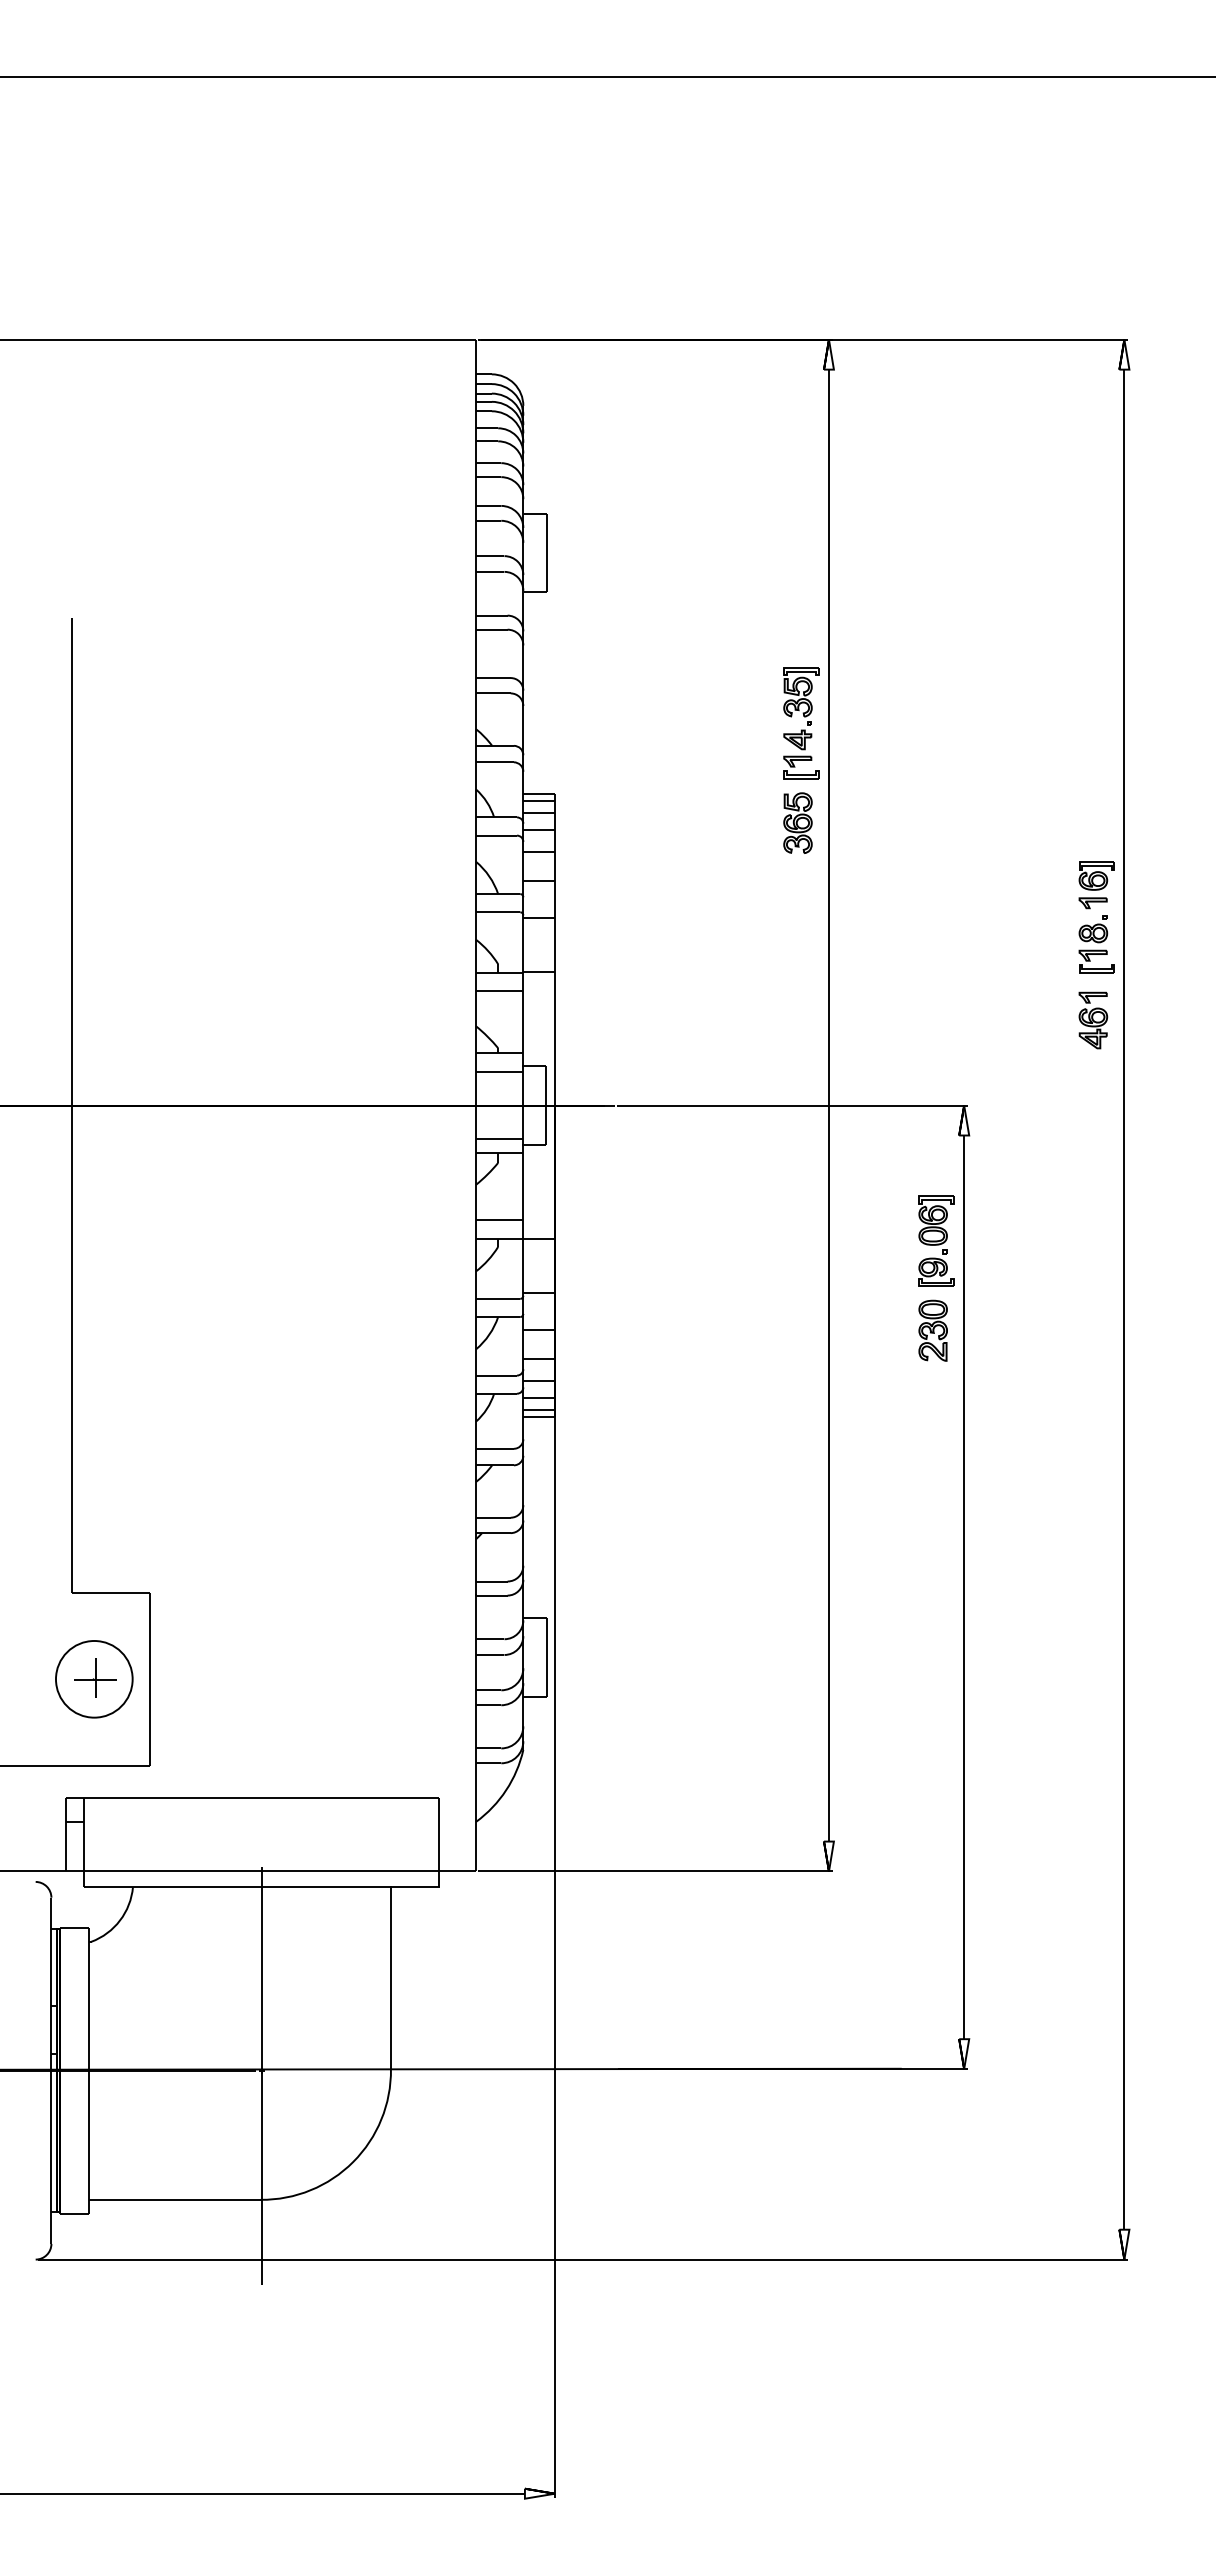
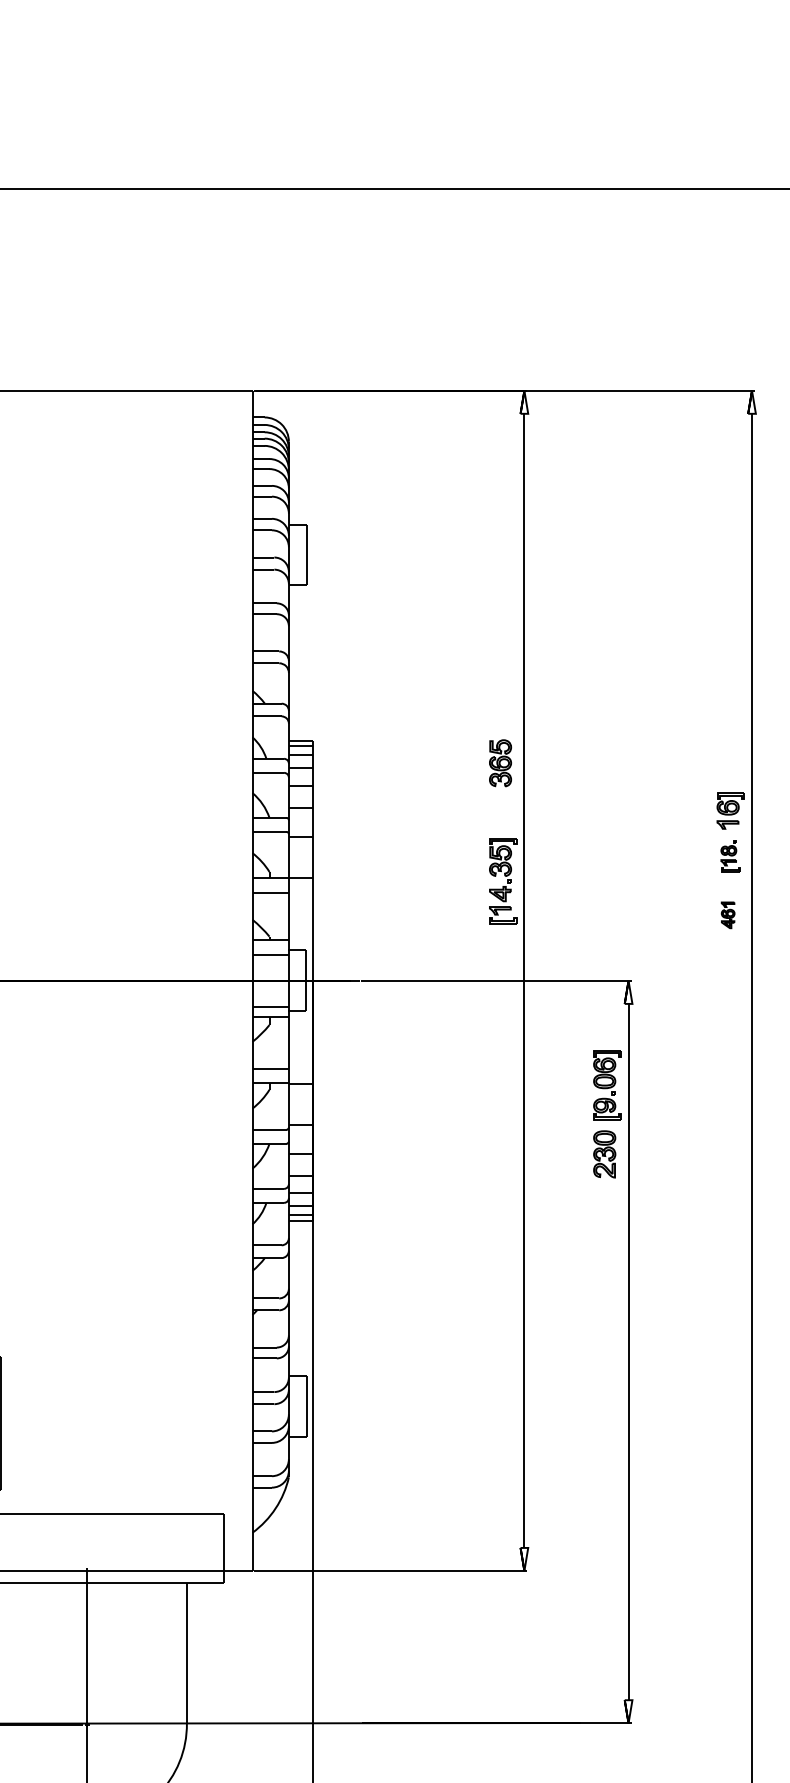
part: (801, 723) -> (503, 881), moved
part: (1096, 944) -> (730, 856), size x0.7
part: (1093, 1020) -> (728, 915), size x0.6

